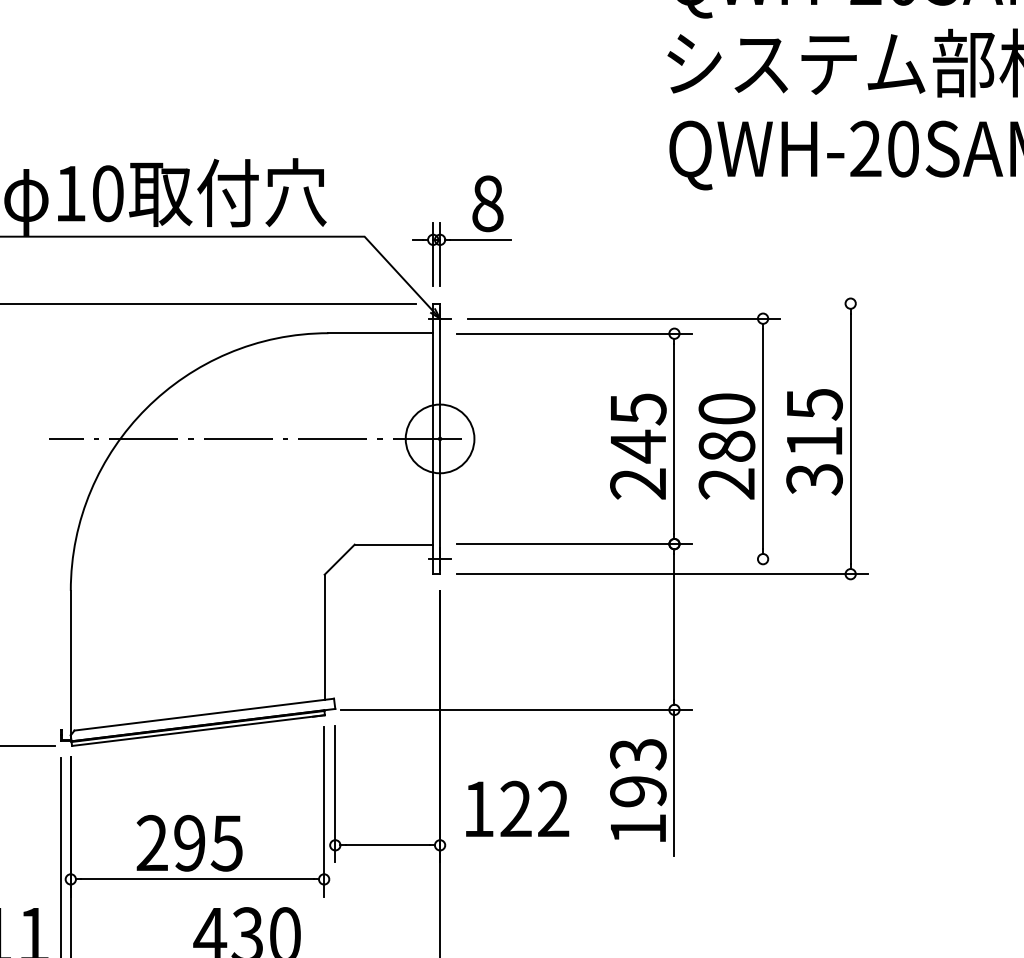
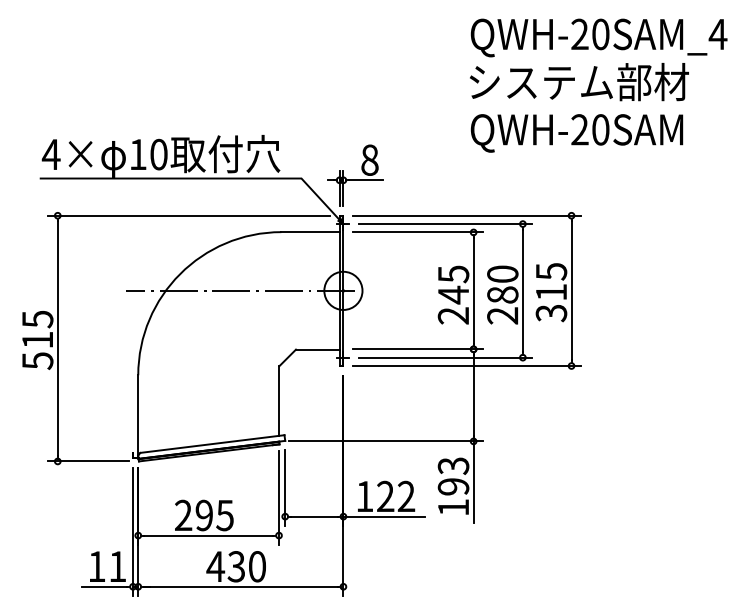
line: (661, 303) -> (466, 215), added
line: (623, 558) -> (445, 357), added
line: (512, 845) -> (383, 516), added

